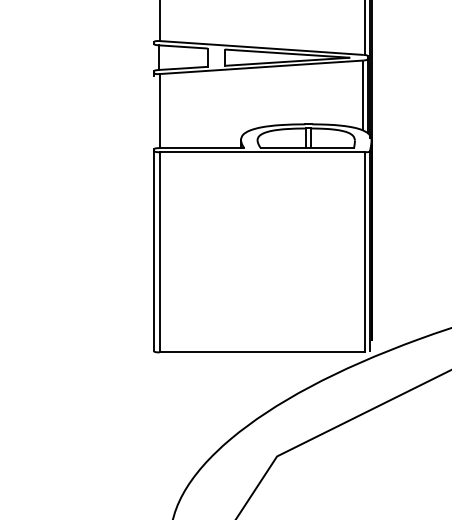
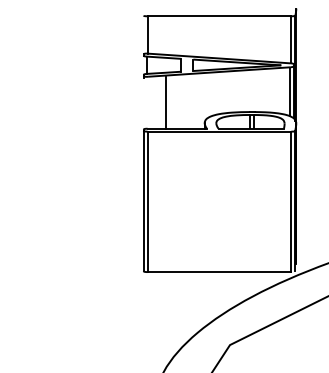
line: (160, 110) -> (166, 102), moved

